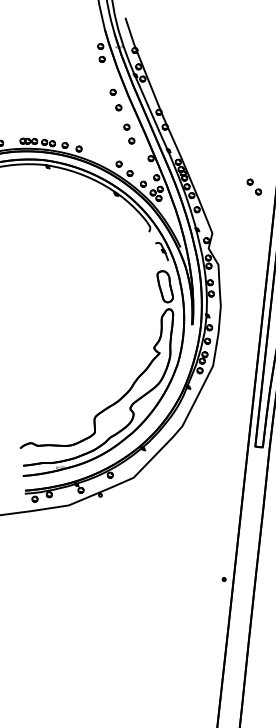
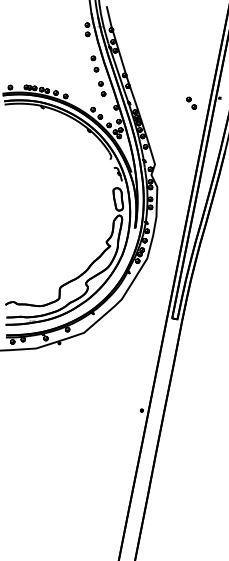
part: (254, 185) -> (191, 102), moved

